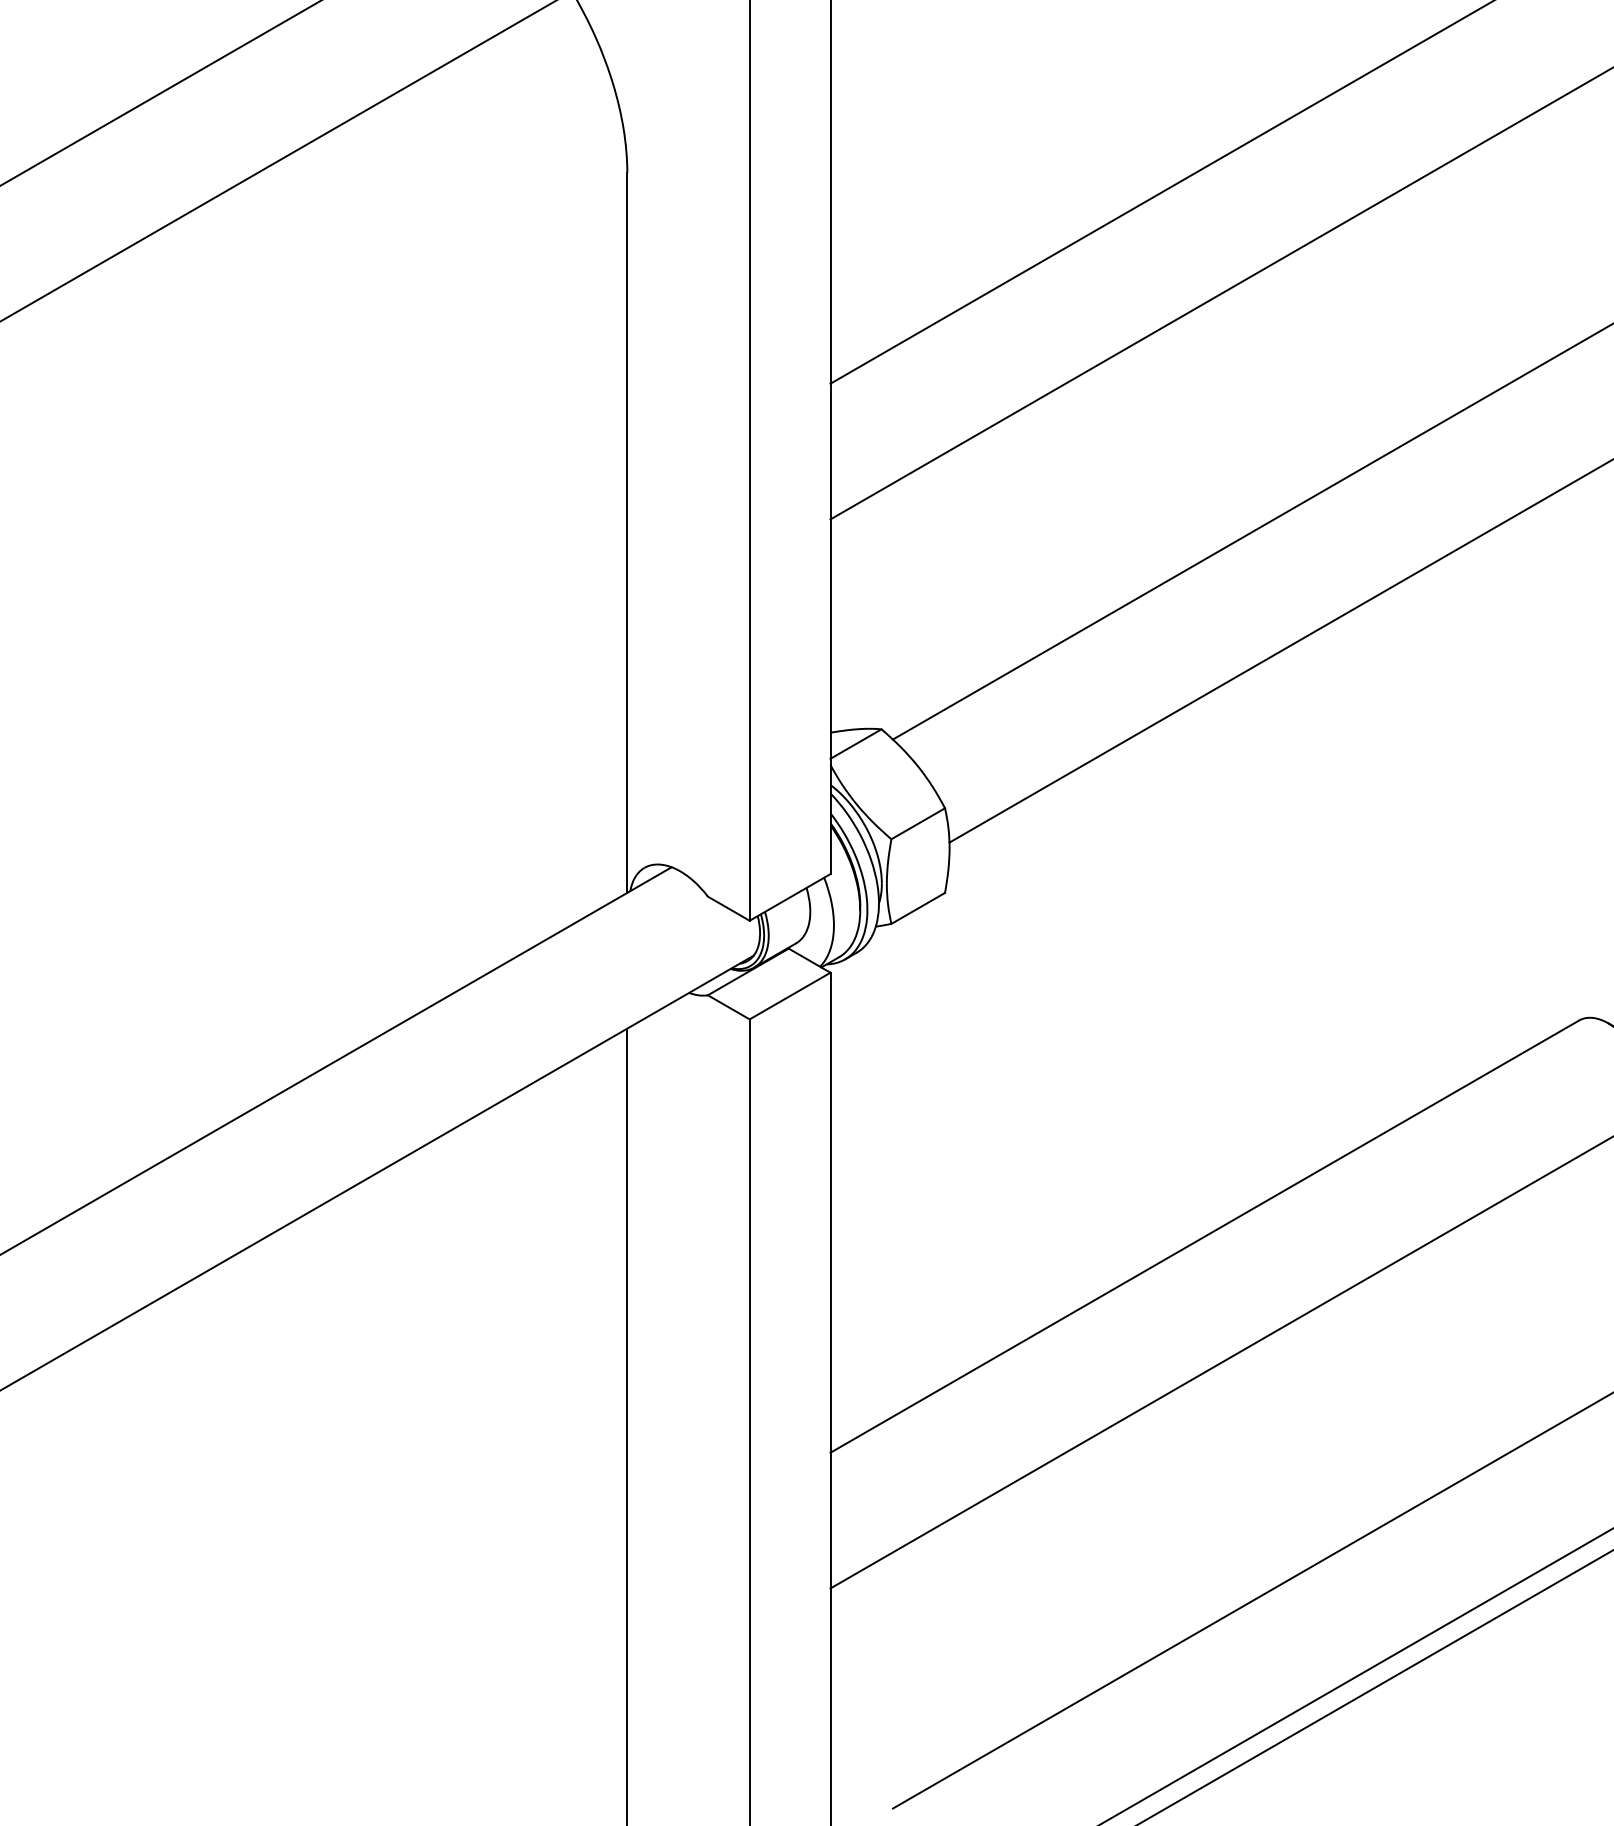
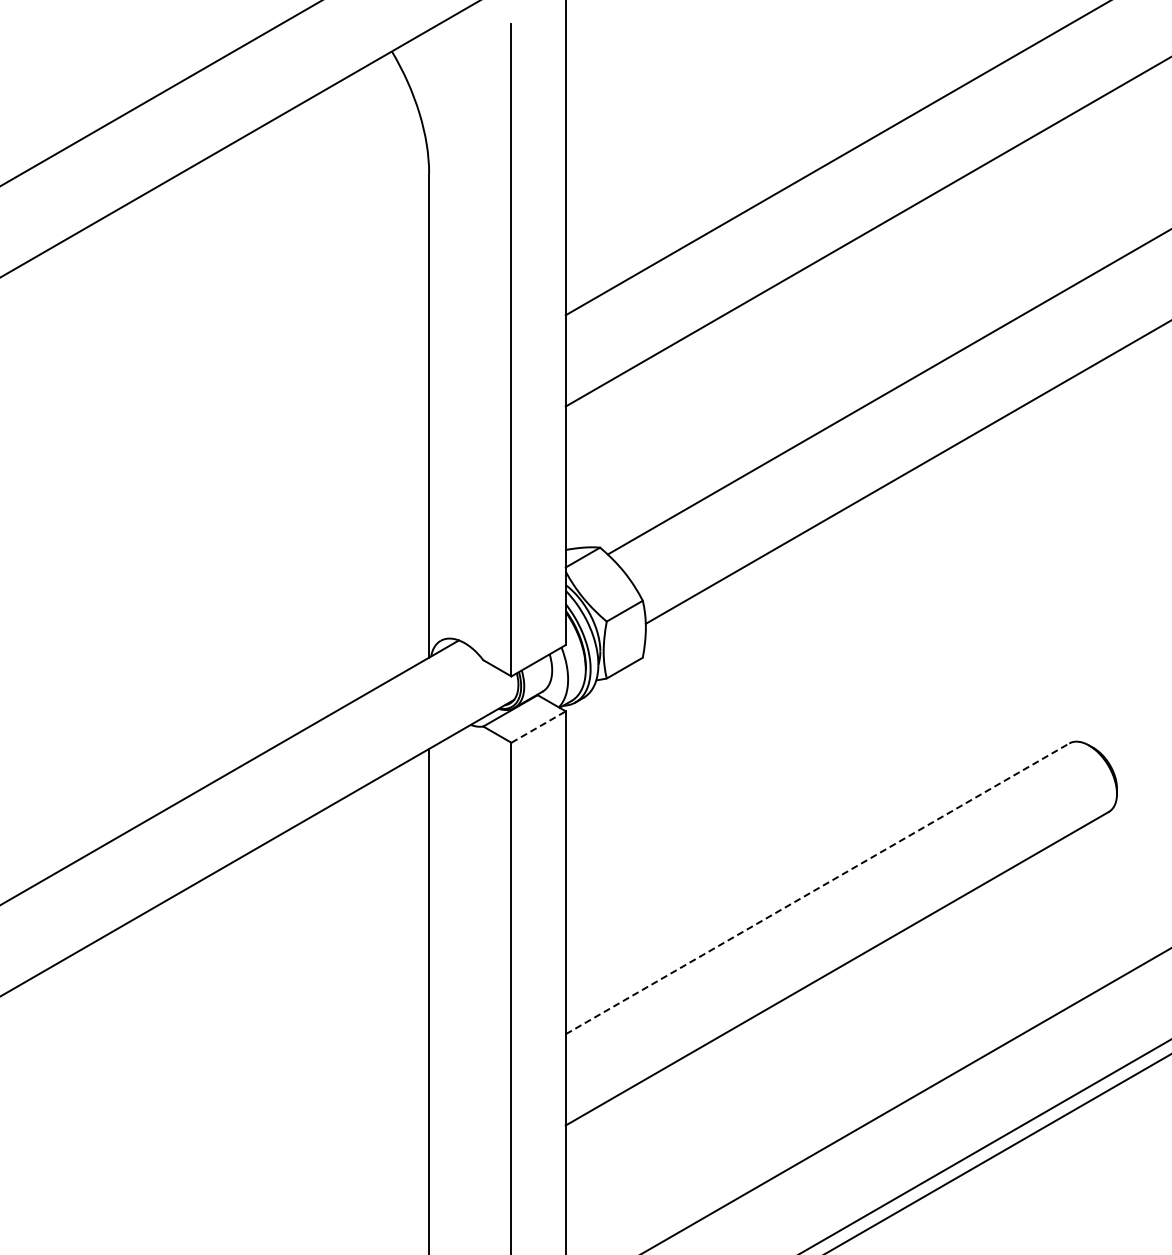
line: (791, 995) -> (539, 726), solid -> dashed
line: (1204, 1236) -> (817, 888), solid -> dashed

